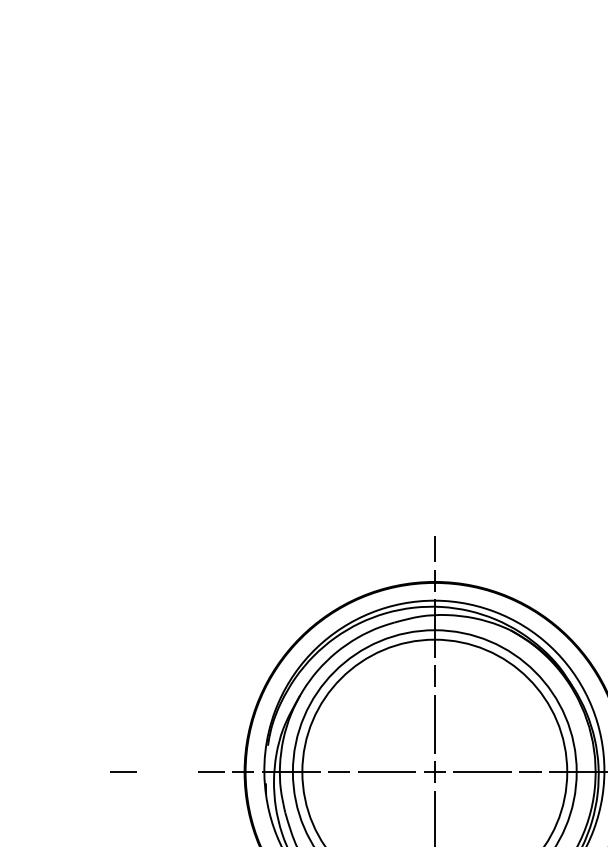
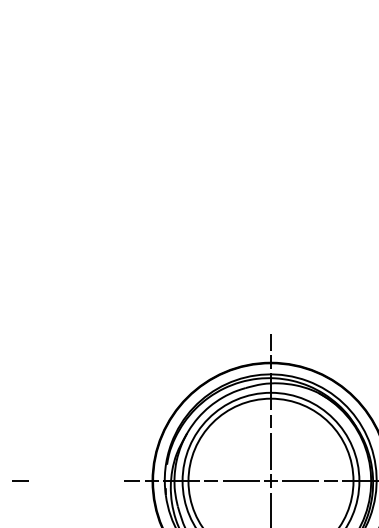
line: (124, 771) -> (20, 480), moved

